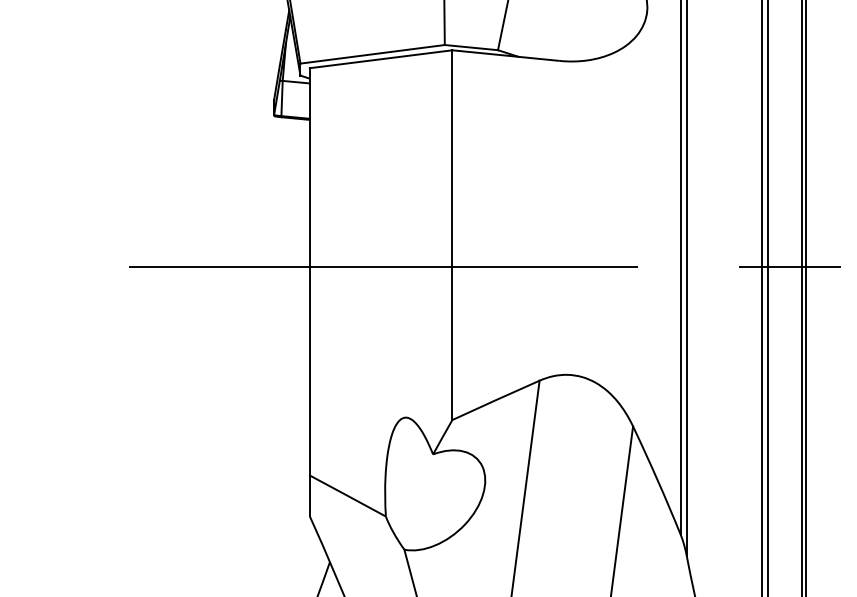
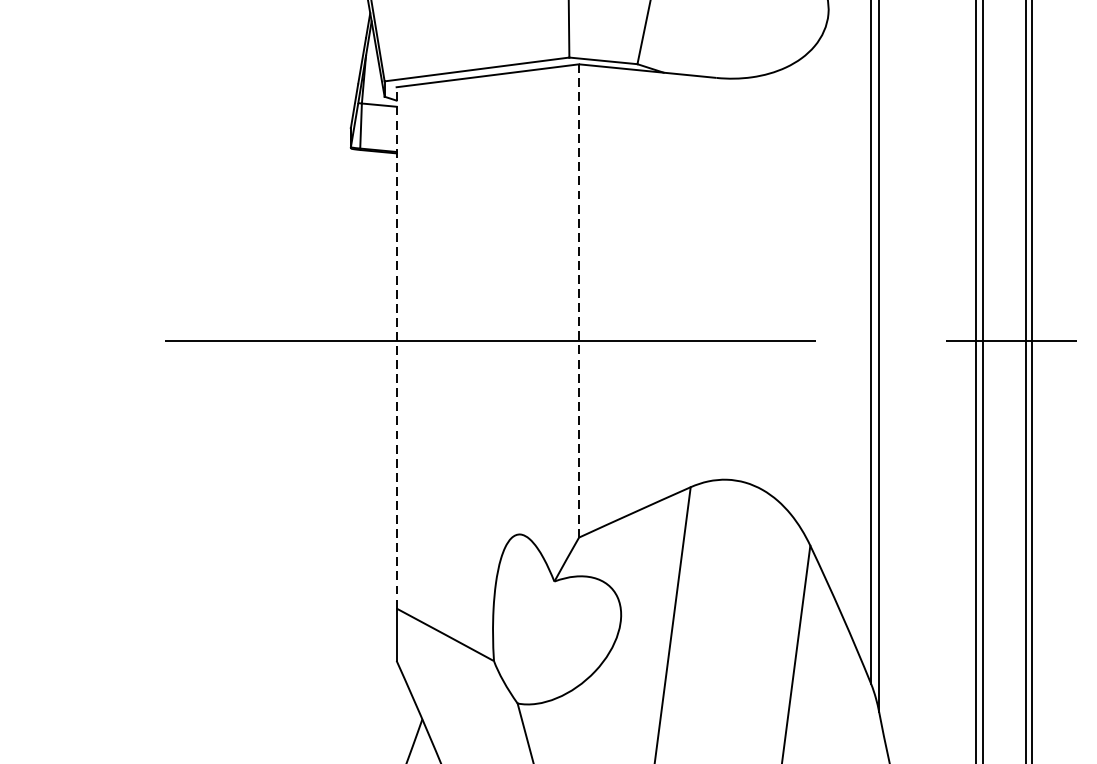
line: (452, 235) -> (579, 301), solid -> dashed
line: (309, 271) -> (396, 347), solid -> dashed

